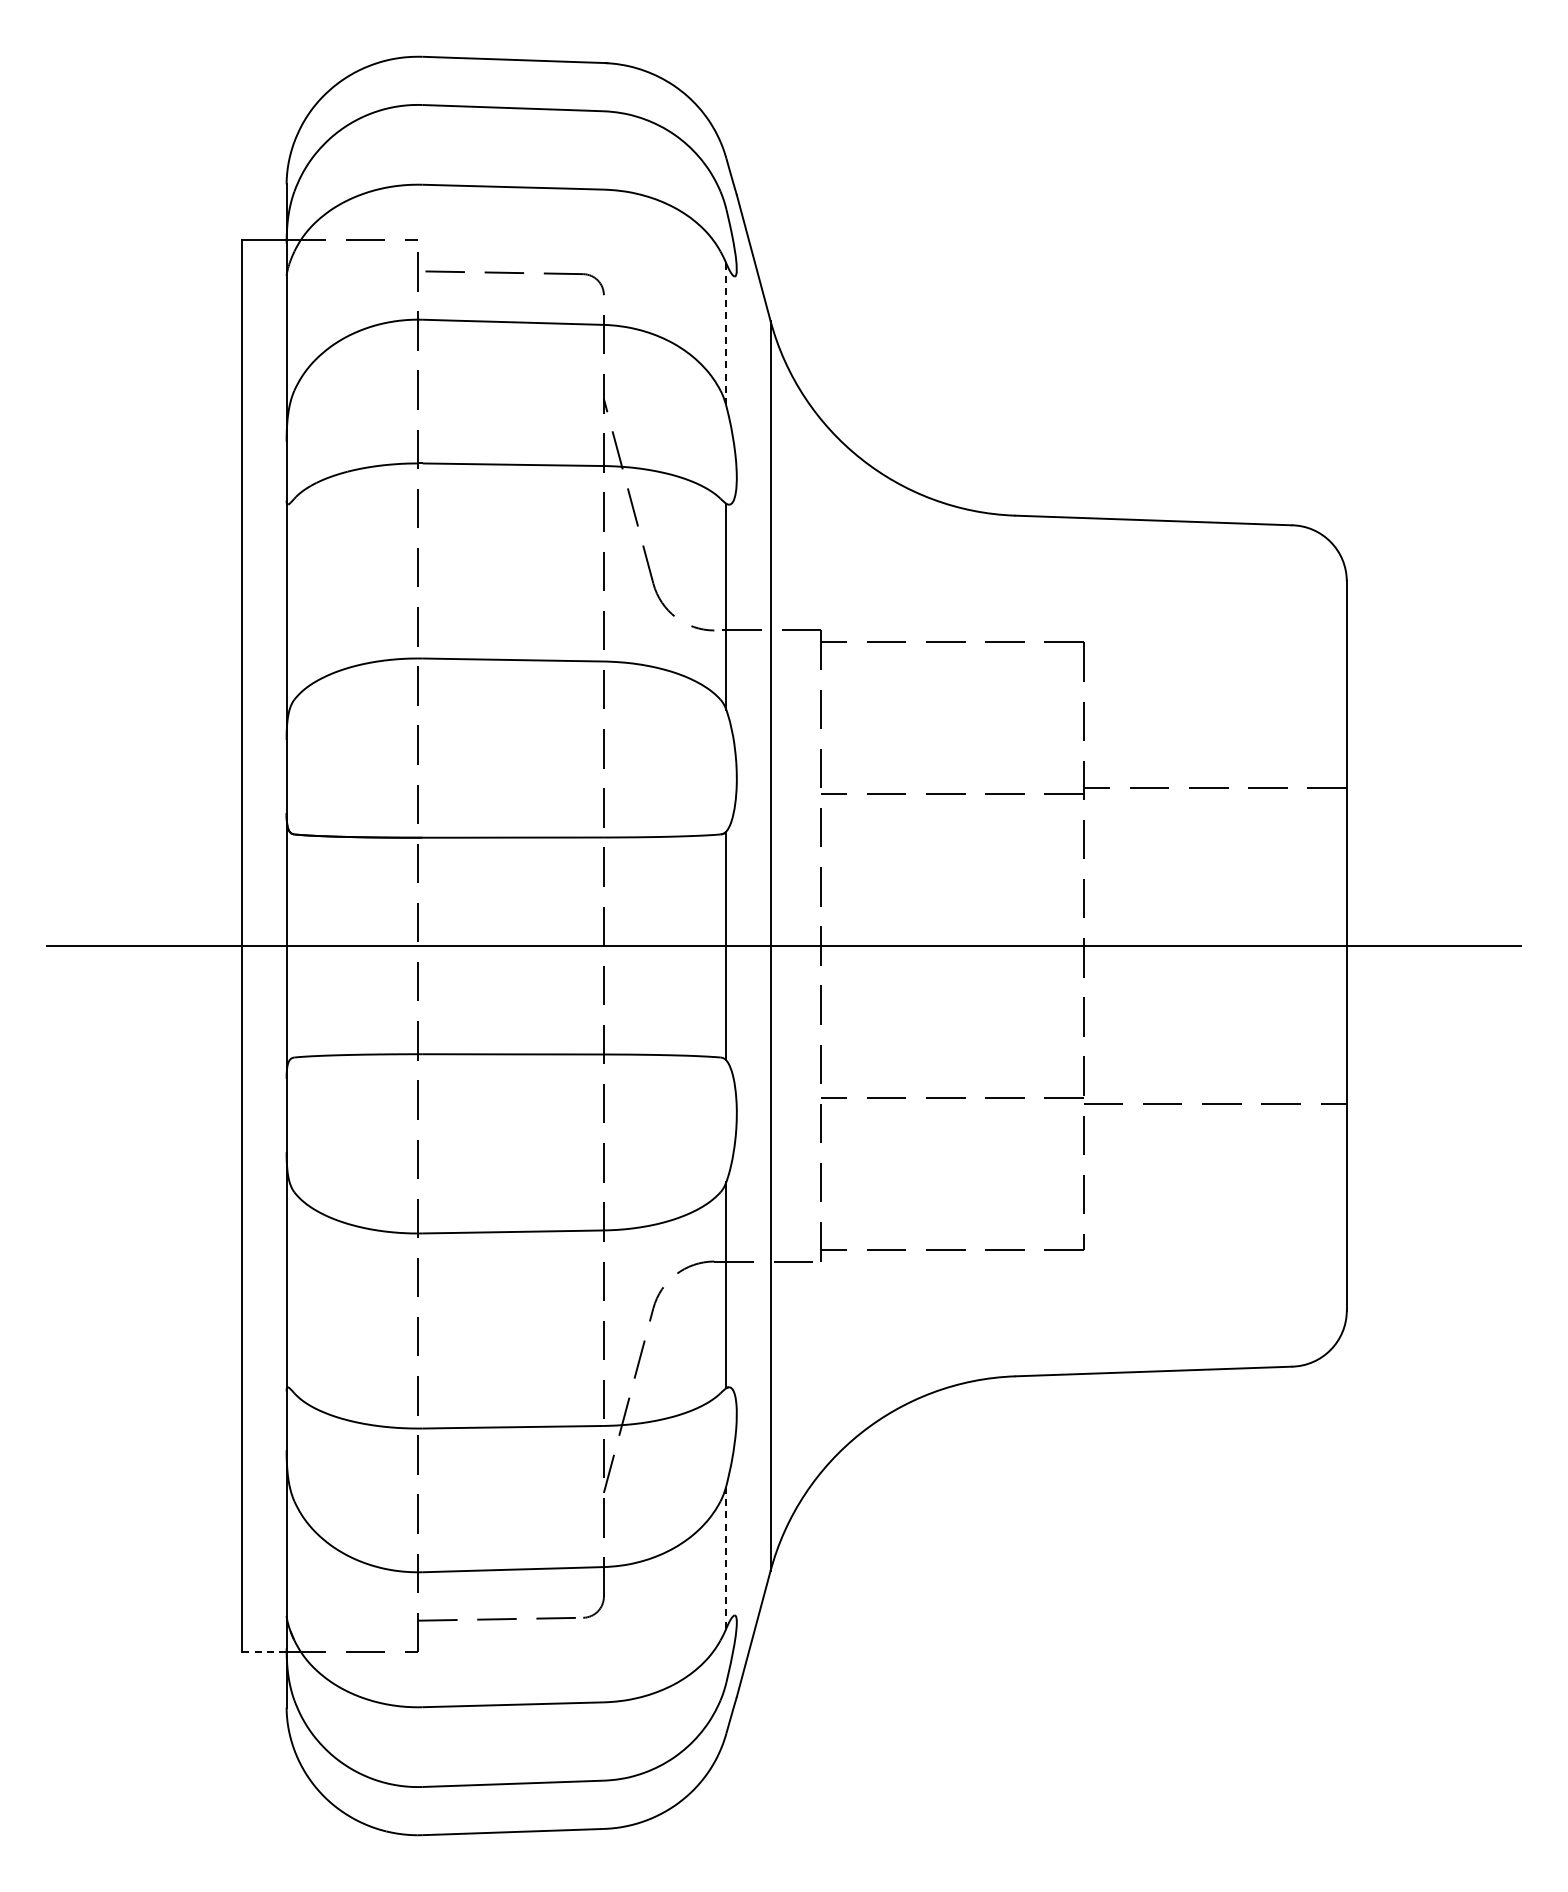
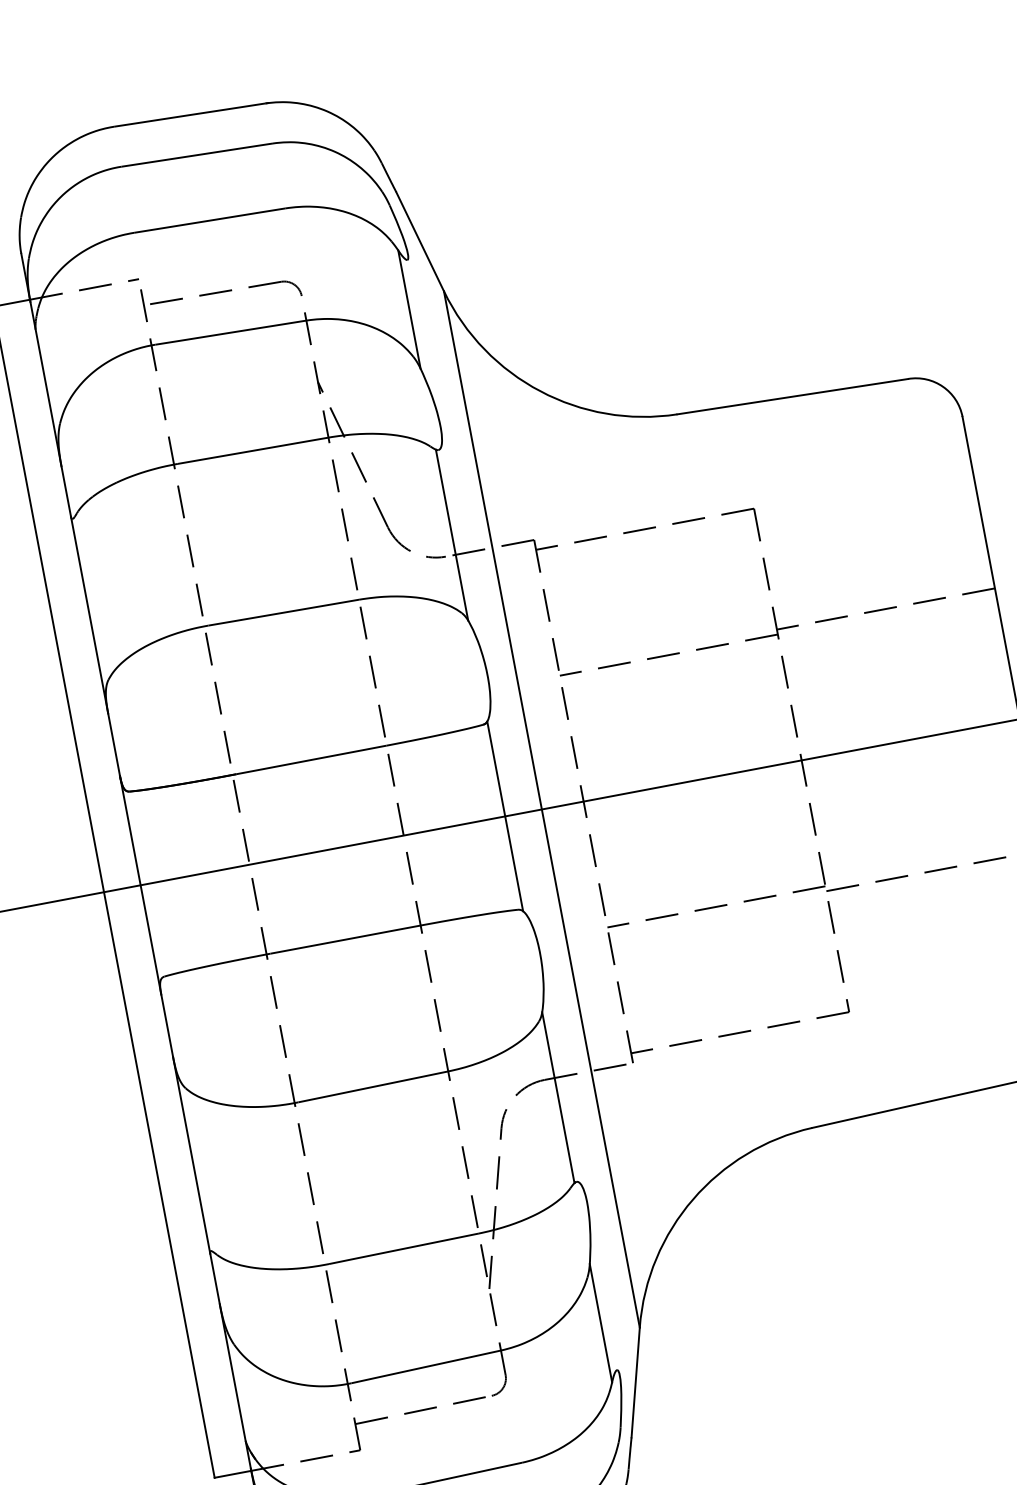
line: (726, 335) -> (409, 310), dashed -> solid
line: (726, 1556) -> (600, 1322), dashed -> solid
line: (265, 1652) -> (233, 1474), dashed -> solid

